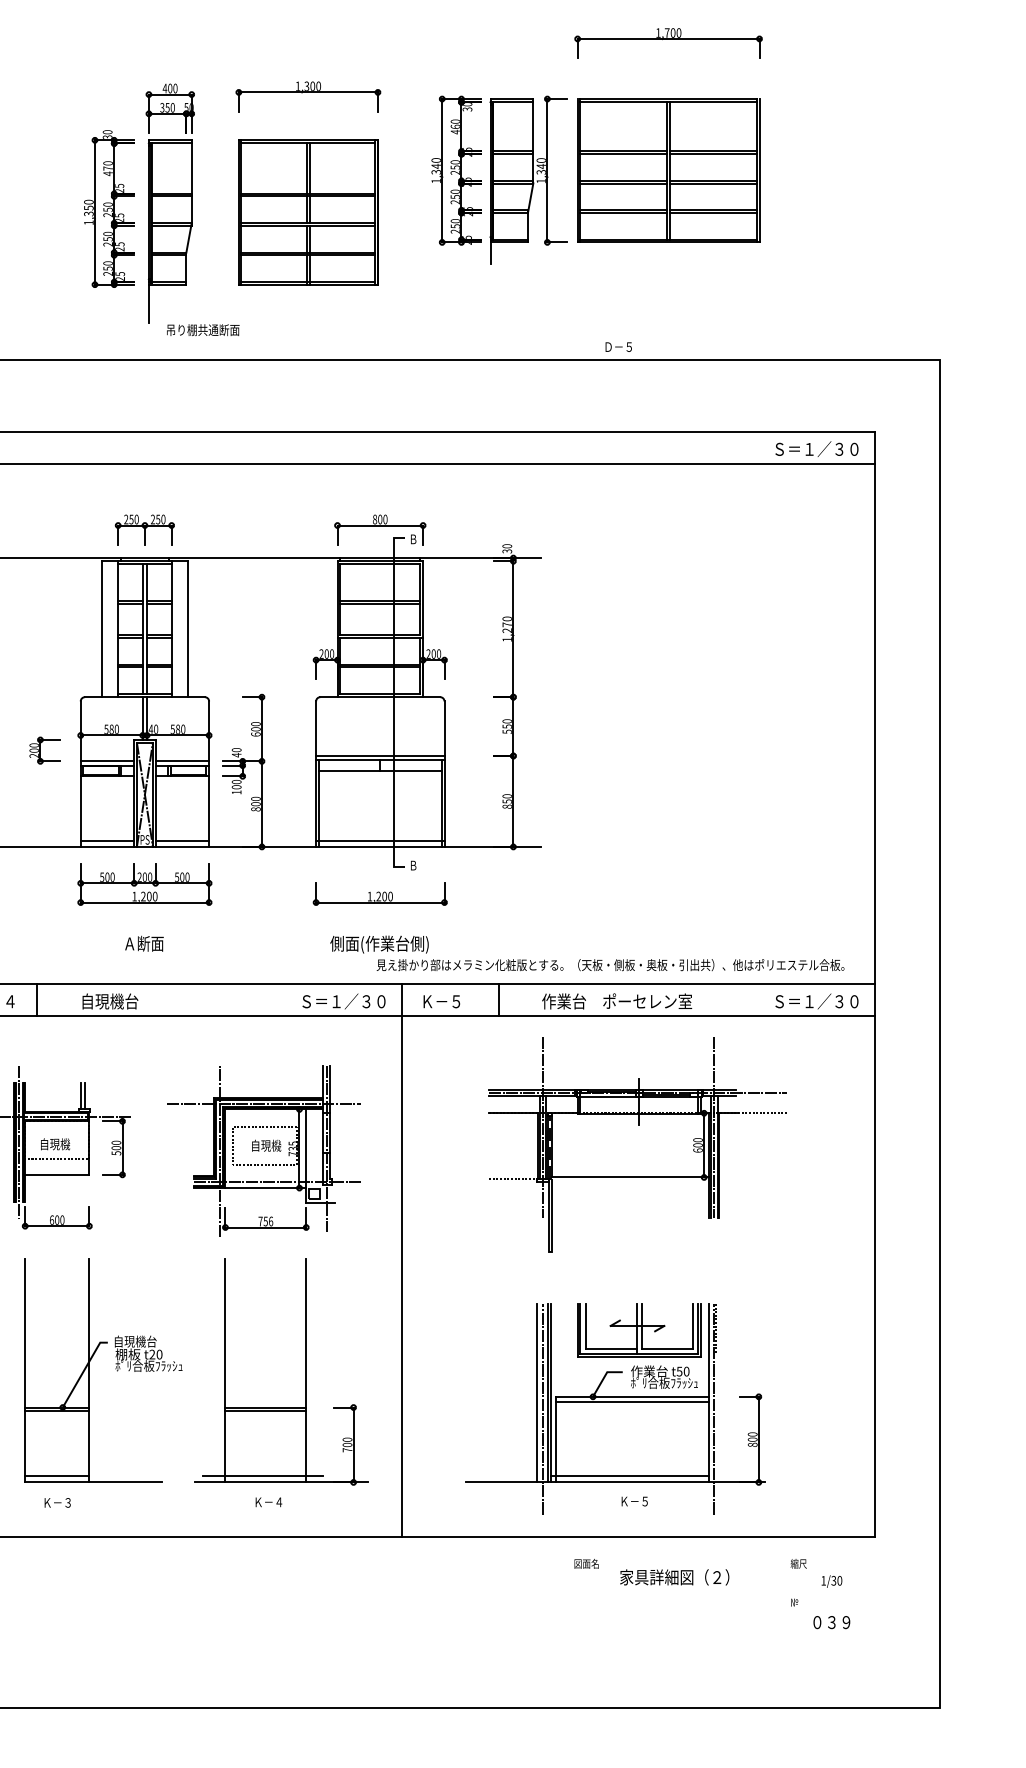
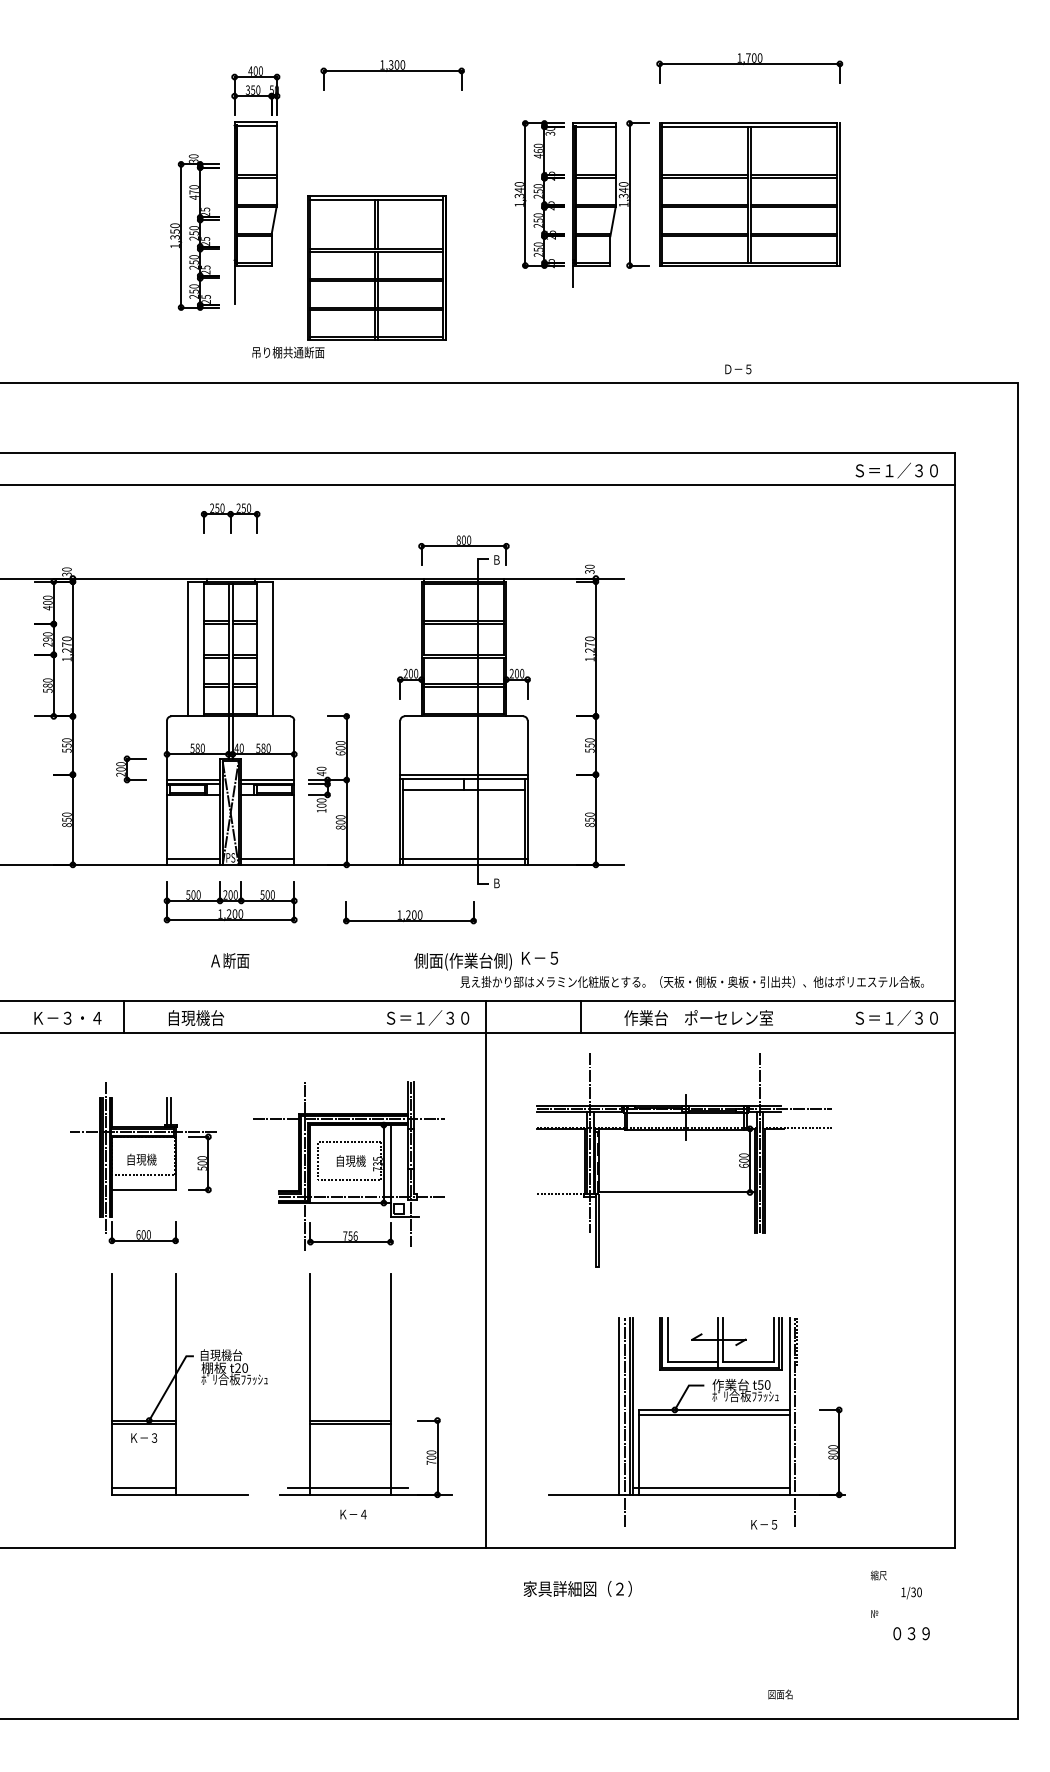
part: (308, 97) -> (392, 75), moved
part: (169, 203) -> (255, 185), moved
part: (308, 212) -> (376, 267), moved
text: (618, 347) -> (738, 369), moved
part: (144, 529) -> (230, 518), moved
part: (379, 893) -> (409, 912), moved
text: (442, 1001) -> (540, 958), moved
part: (637, 1145) -> (683, 1160), moved
text: (635, 1501) -> (764, 1524), moved
text: (58, 1502) -> (144, 1437), moved
text: (586, 1563) -> (780, 1694), moved
text: (674, 1576) -> (577, 1588), moved

